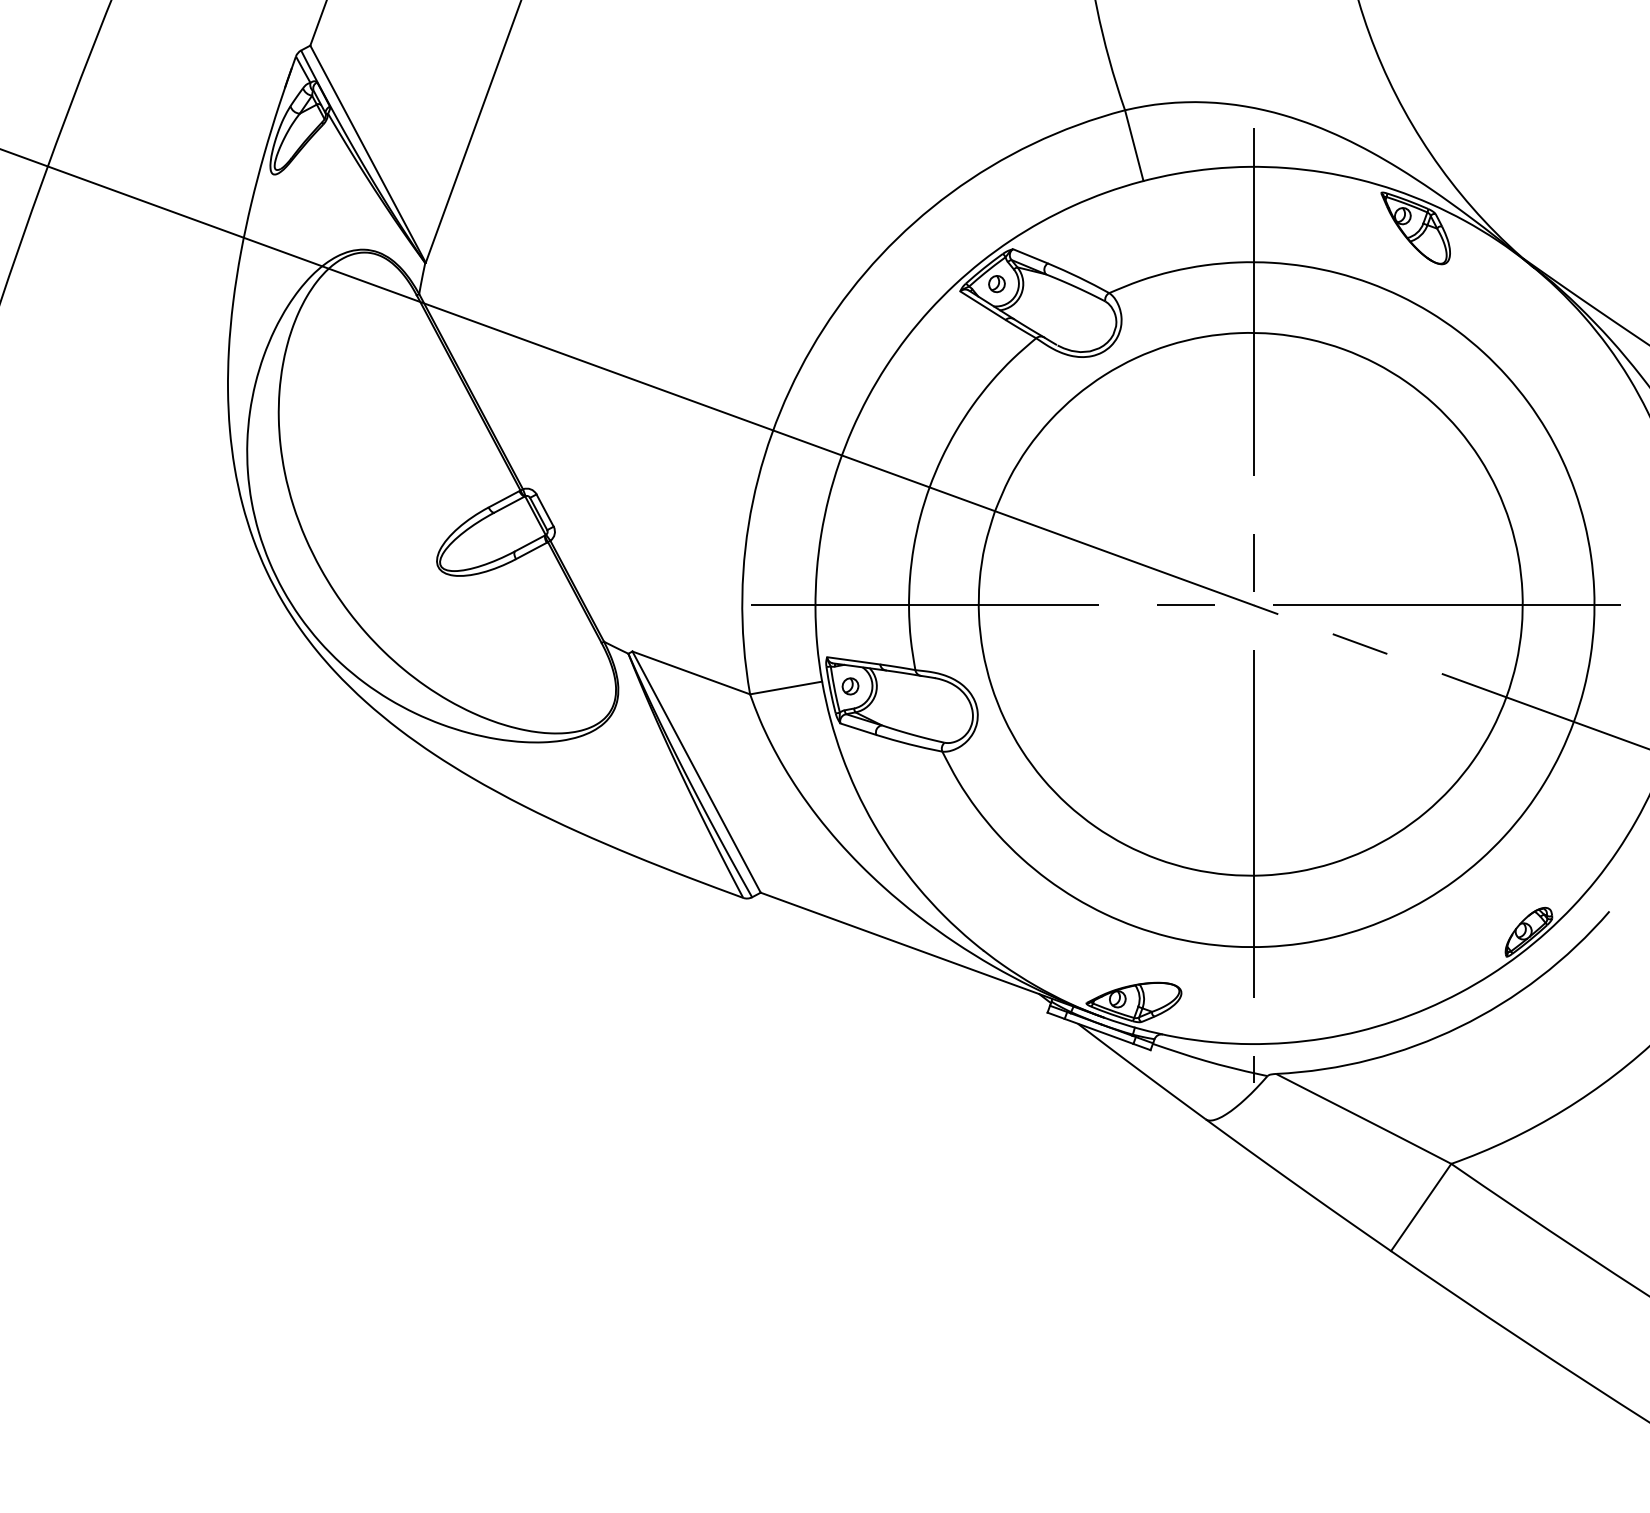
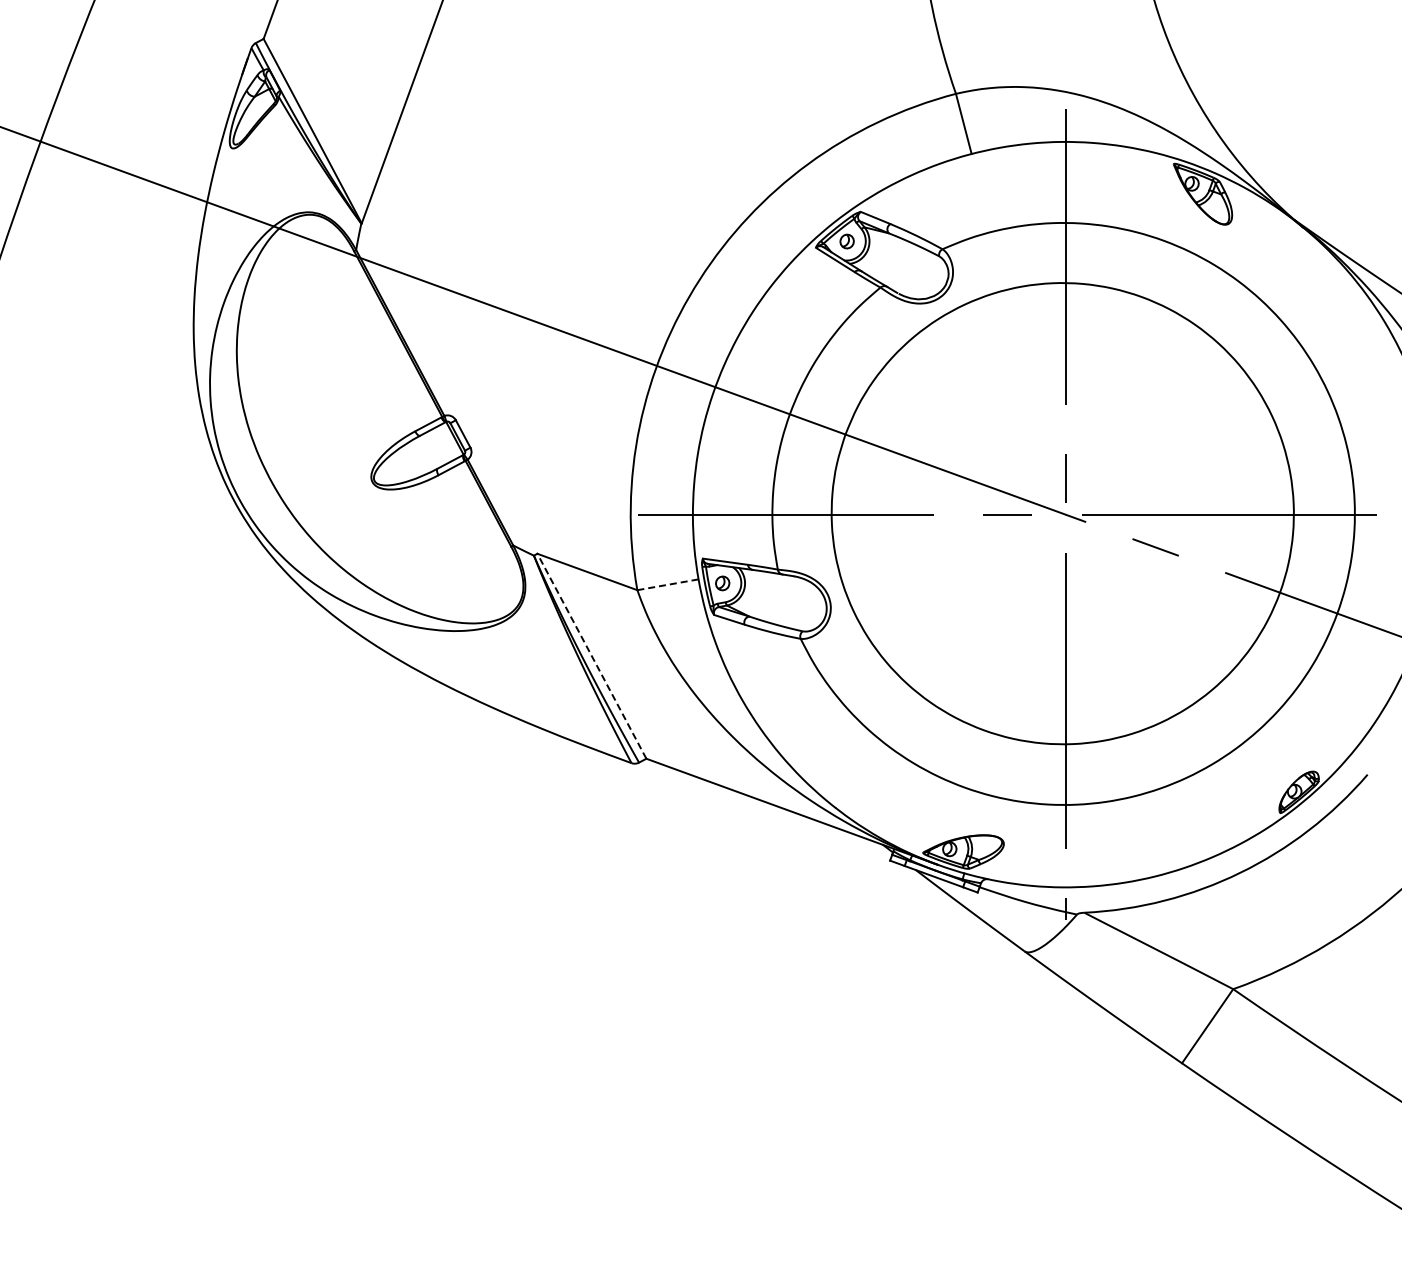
line: (786, 687) -> (668, 584), solid -> dashed
line: (696, 771) -> (591, 655), solid -> dashed

